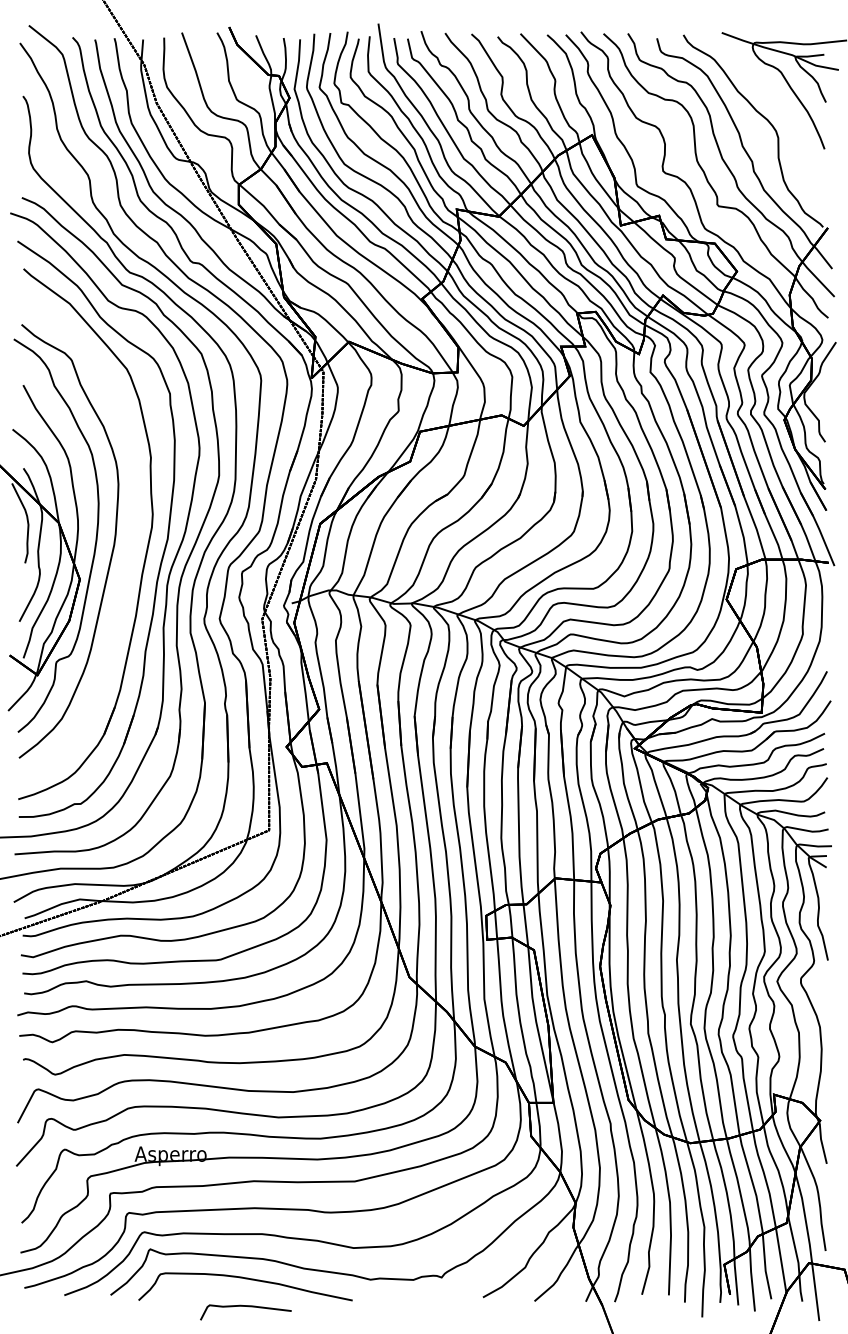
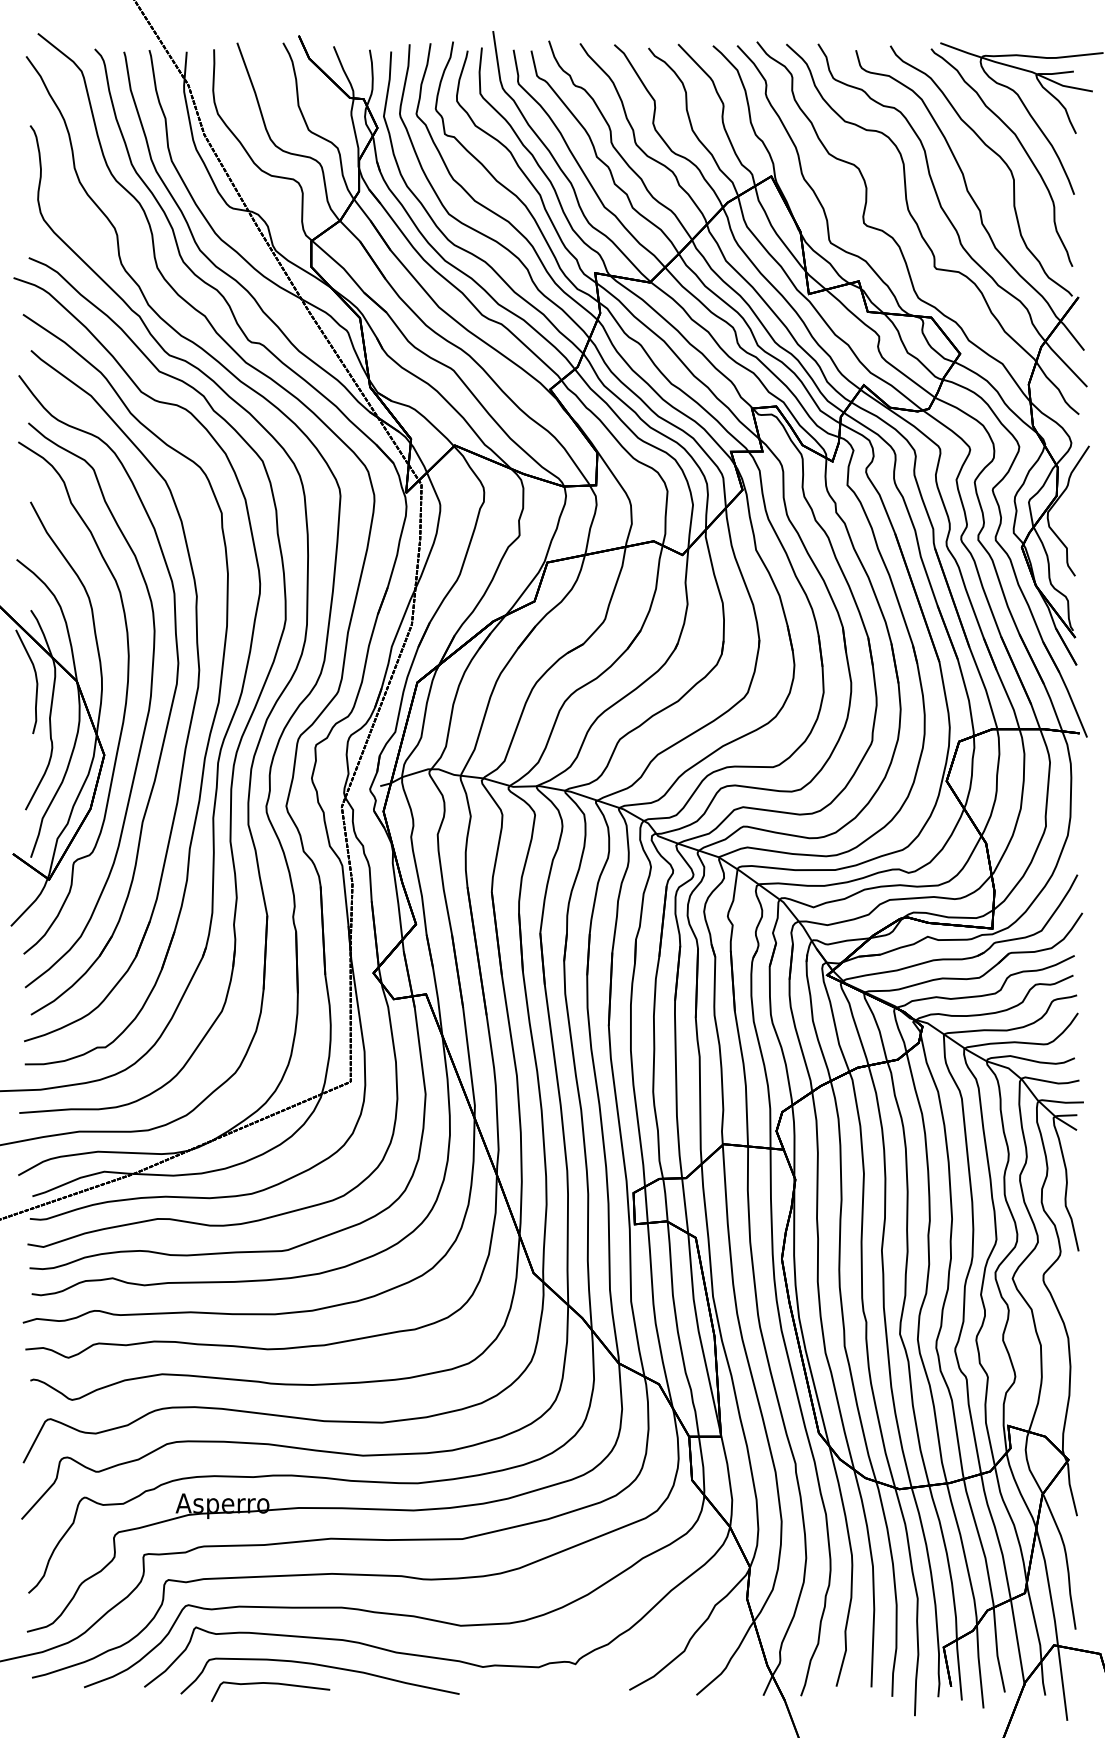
curve: (783, 111) -> (1020, 145), added
part: (129, 545) -> (169, 710), added
curve: (245, 1306) -> (270, 1684), moved

